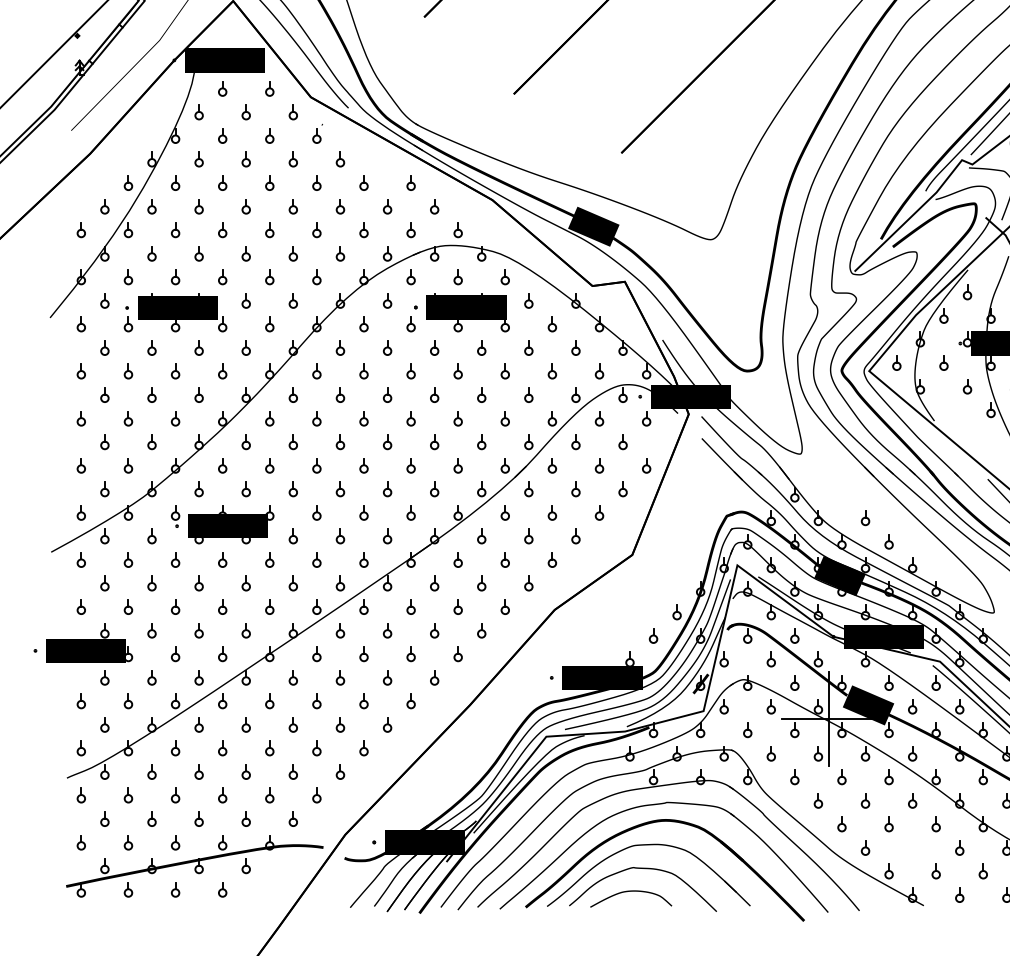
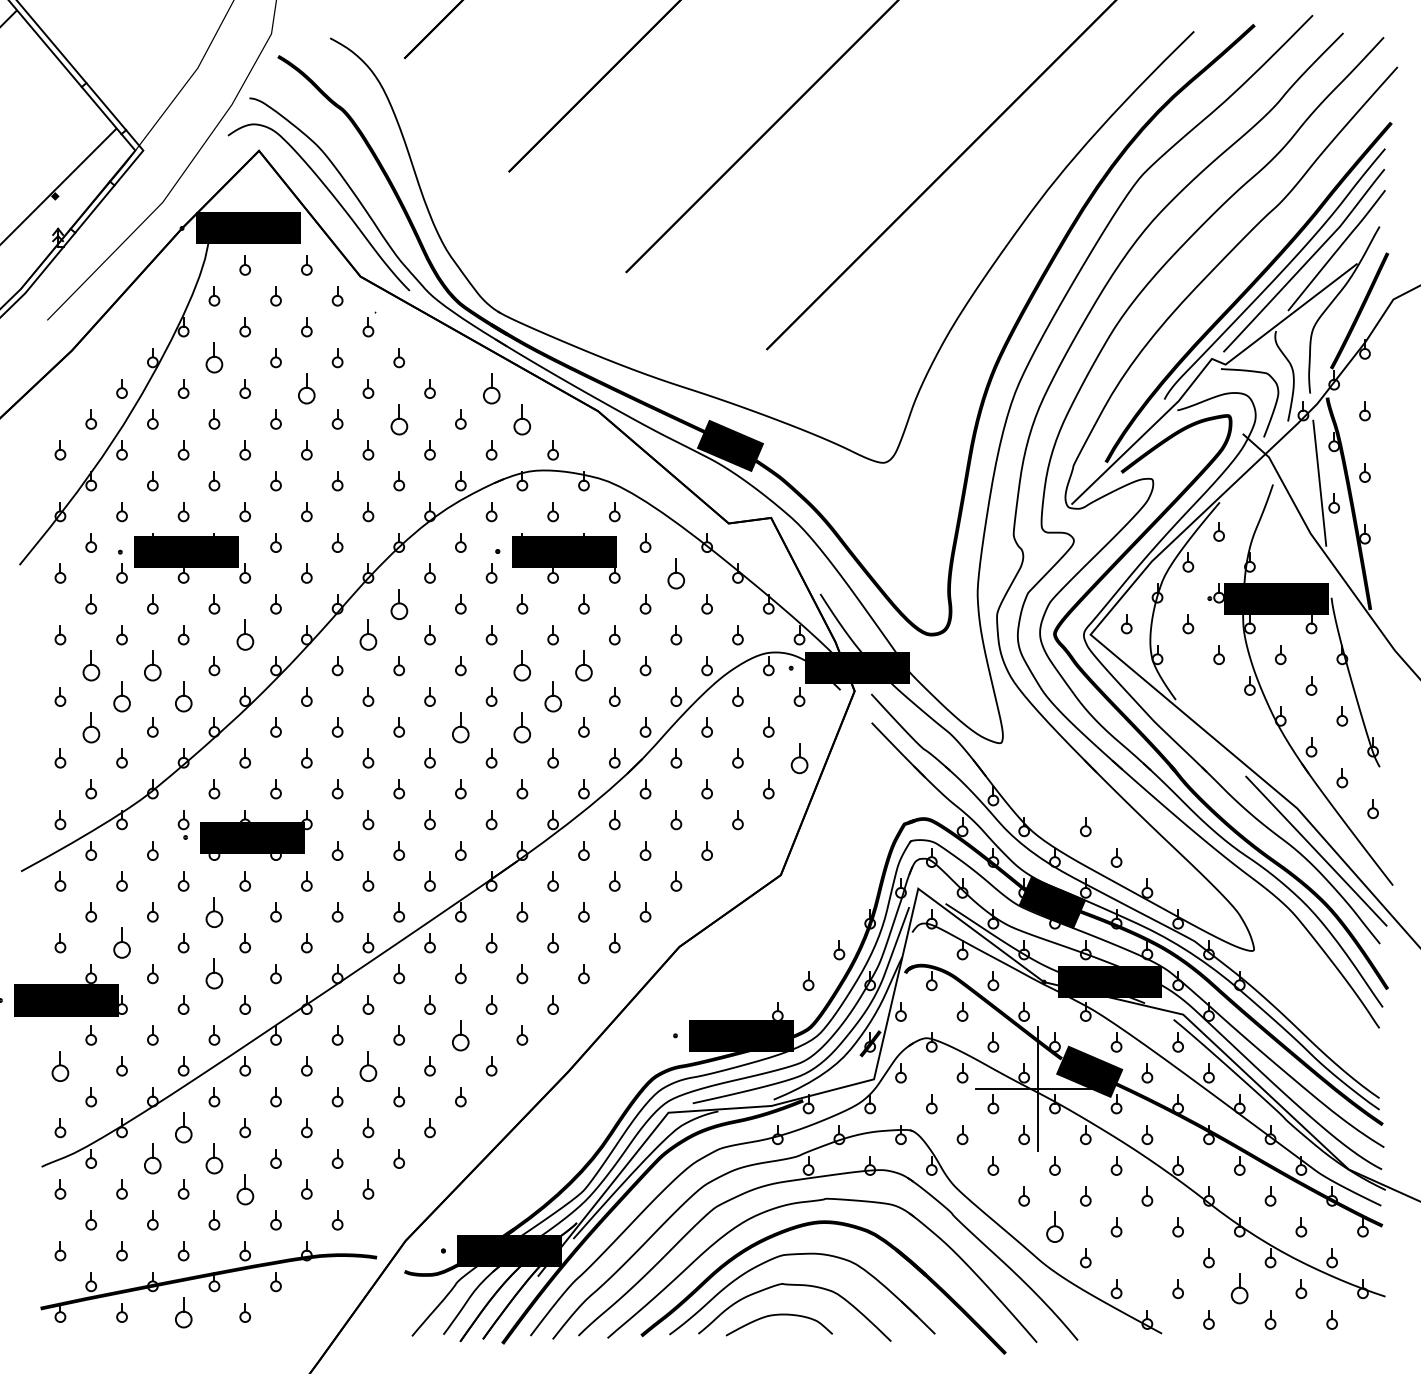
part: (199, 159) -> (214, 358), size x1.6
part: (269, 182) -> (306, 388), size x1.6
part: (411, 182) -> (491, 388), size x1.6
part: (339, 206) -> (398, 419), size x1.6
part: (434, 206) -> (522, 419), size x1.6
part: (552, 324) -> (676, 573), size x1.6
part: (339, 348) -> (398, 604), size x1.6
part: (222, 371) -> (244, 635), size x1.6
part: (316, 371) -> (368, 635), size x1.6
part: (104, 395) -> (90, 666), size x1.6
part: (151, 395) -> (152, 666), size x1.6
part: (434, 395) -> (522, 666), size x1.6
part: (481, 395) -> (583, 666), size x1.6
part: (128, 418) -> (121, 696), size x1.6
part: (175, 418) -> (183, 696), size x1.6
part: (457, 418) -> (552, 696), size x1.6
part: (104, 442) -> (90, 727), size x1.6
part: (387, 442) -> (460, 727), size x1.6
part: (434, 442) -> (522, 727), size x1.6
part: (646, 465) -> (799, 758), size x1.6
part: (199, 583) -> (214, 912), size x1.6
part: (128, 607) -> (121, 943), size x1.6
part: (199, 630) -> (214, 974), size x1.6
part: (387, 677) -> (460, 1035), size x1.6
part: (81, 701) -> (60, 1066), size x1.6
part: (316, 701) -> (368, 1066), size x1.6
part: (175, 748) -> (183, 1128), size x1.6
part: (151, 771) -> (152, 1158), size x1.6
part: (199, 771) -> (214, 1158), size x1.6
part: (222, 795) -> (244, 1189), size x1.6
part: (841, 824) -> (1054, 1227), size x1.6
part: (983, 871) -> (1239, 1289), size x1.6
part: (175, 889) -> (183, 1312), size x1.6

